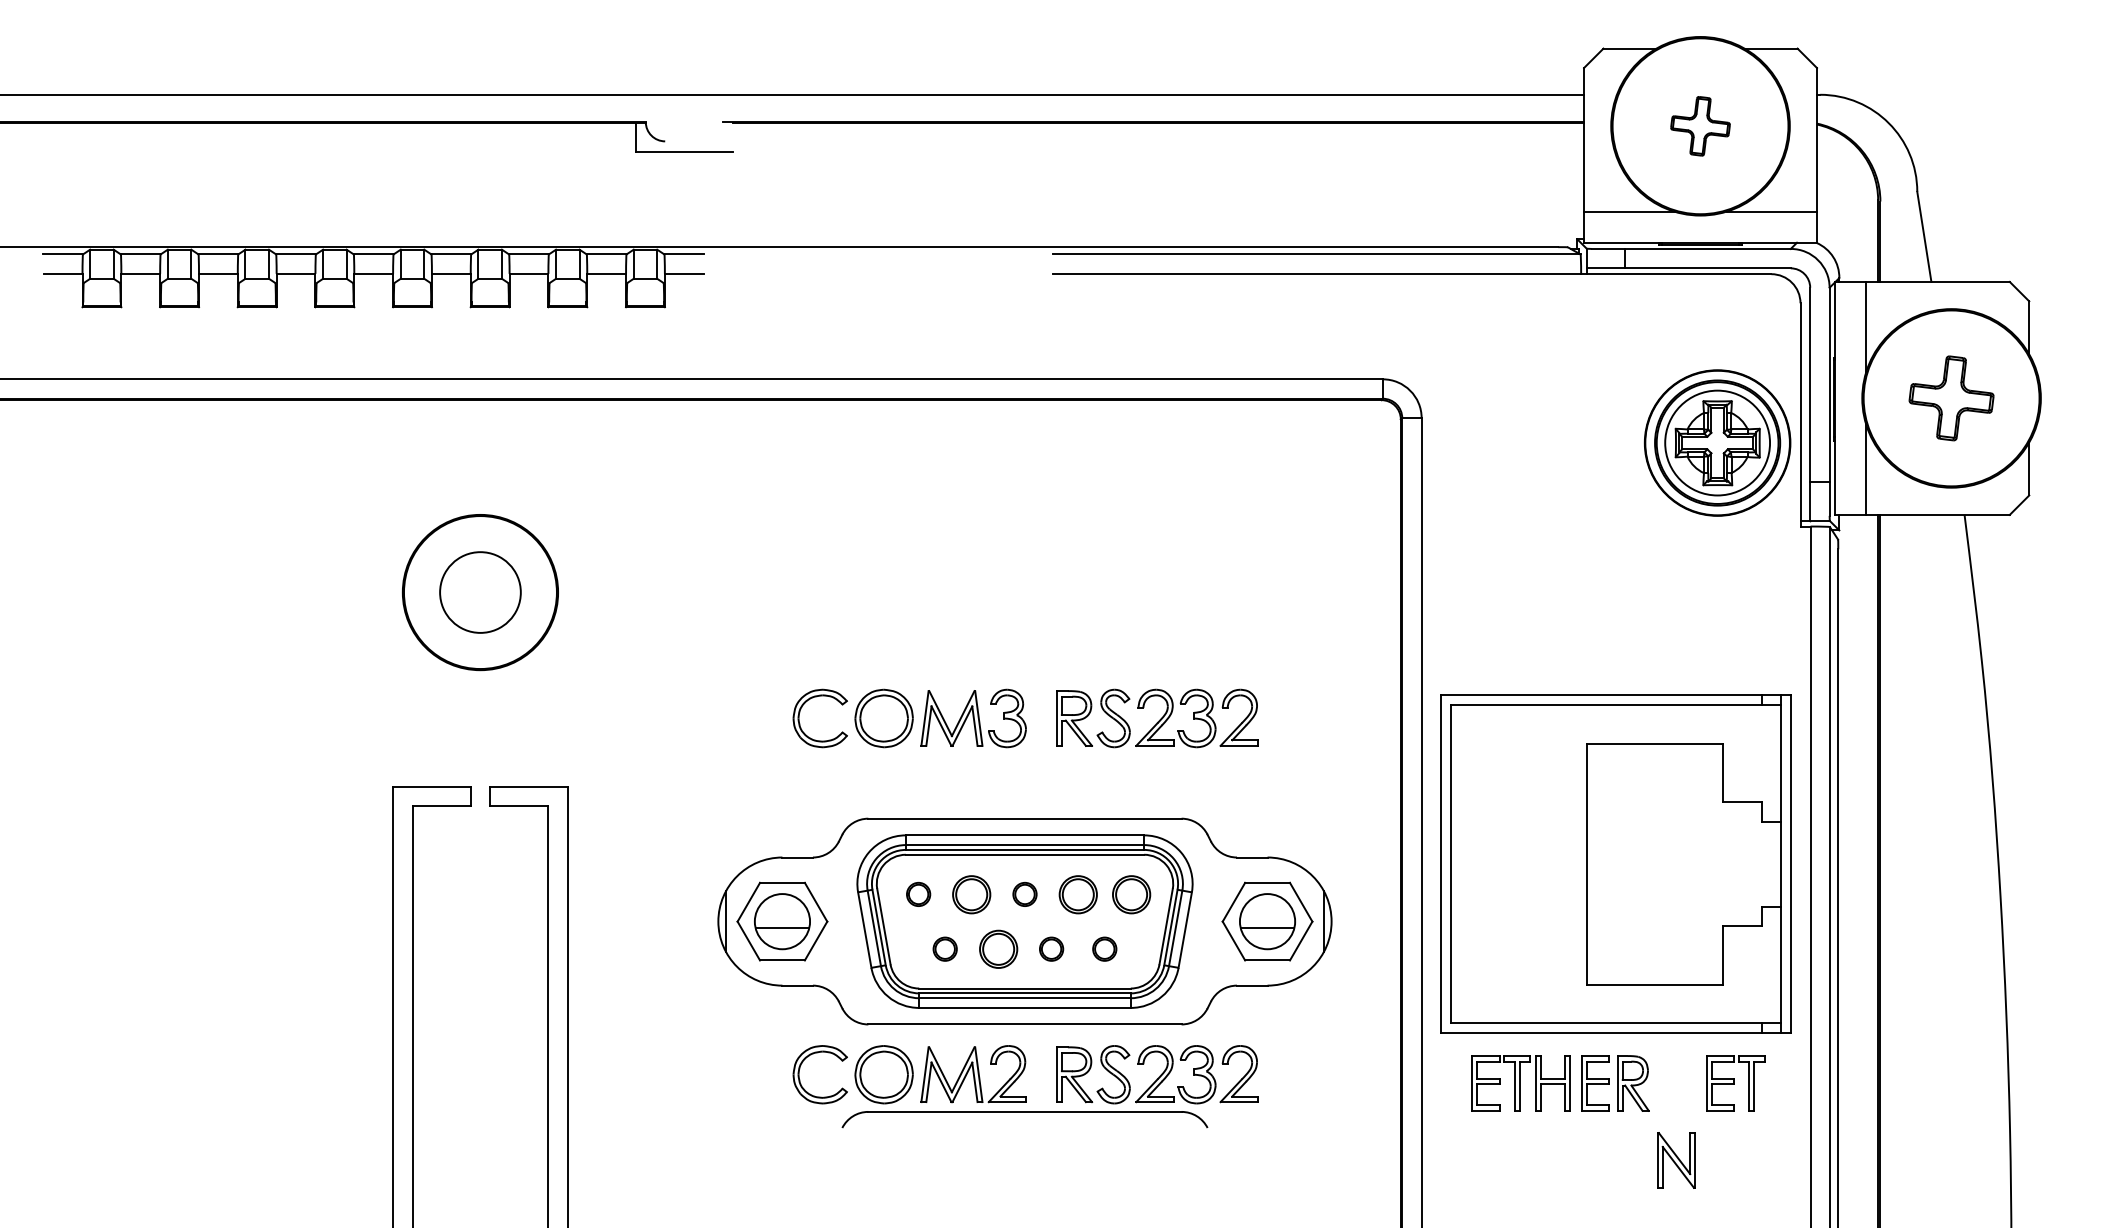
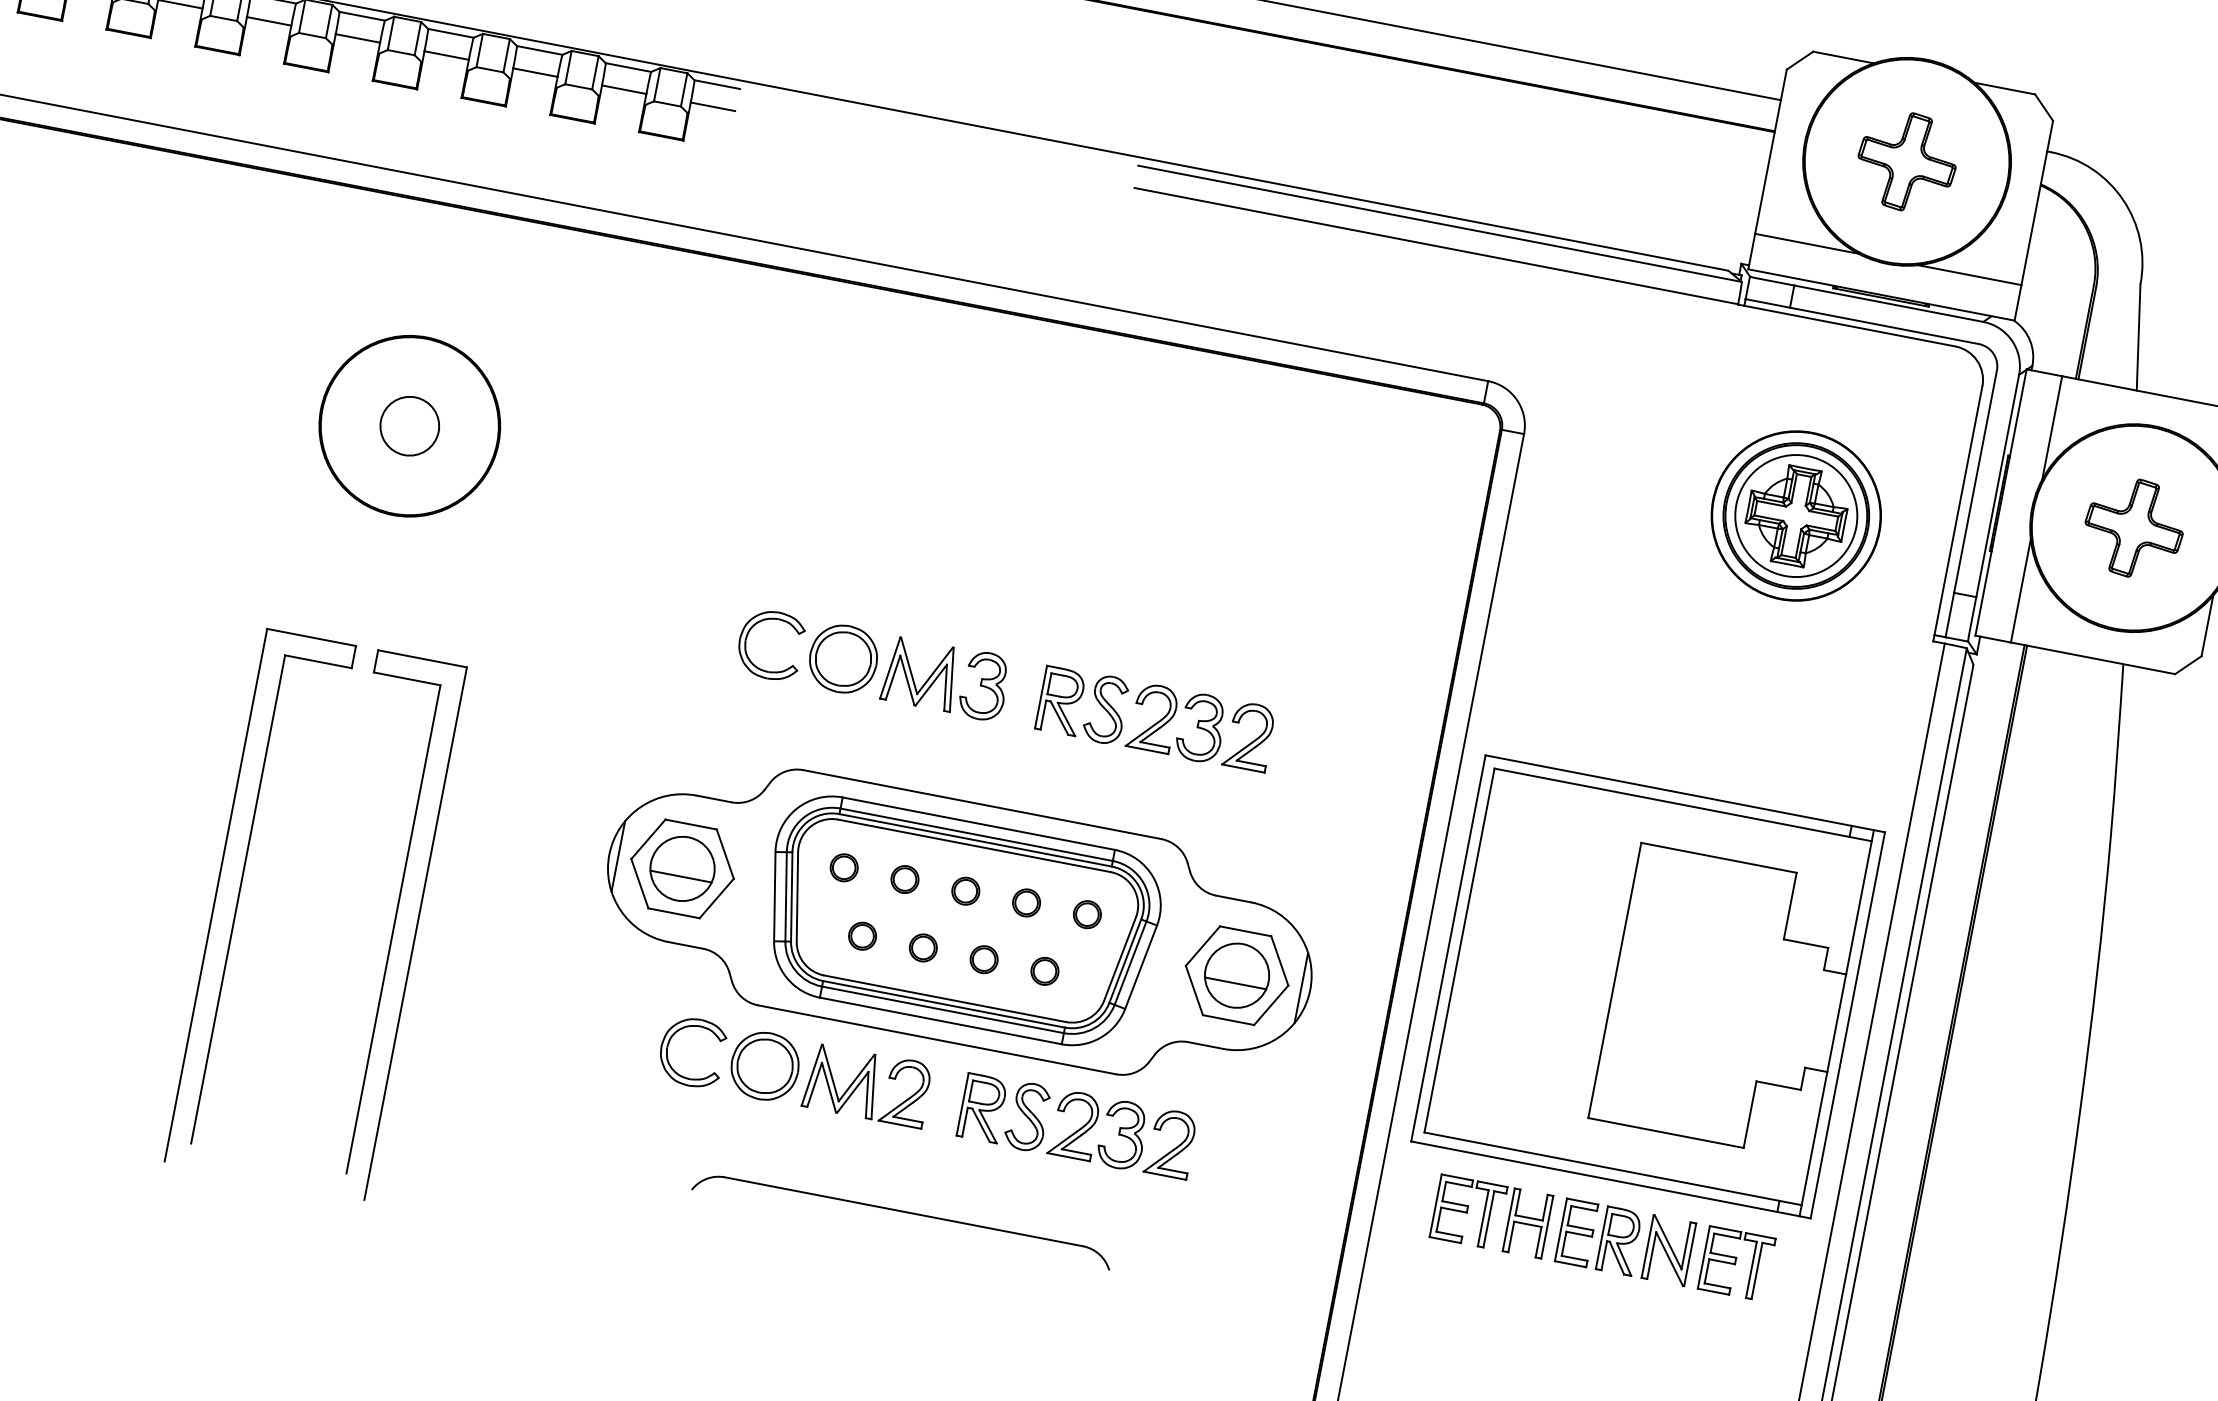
part: (1700, 126) -> (1907, 162), size x1.43
part: (1717, 442) -> (1796, 515), moved
circle: (480, 592) -> (409, 426), size x0.62
part: (971, 893) -> (904, 878), size x0.62
part: (1077, 893) -> (1026, 901), size x0.62
part: (1130, 893) -> (1086, 913), size x0.62
part: (997, 948) -> (922, 946), size x0.62
part: (1024, 1112) -> (903, 1212), moved
part: (1676, 1160) -> (1668, 1250), moved

